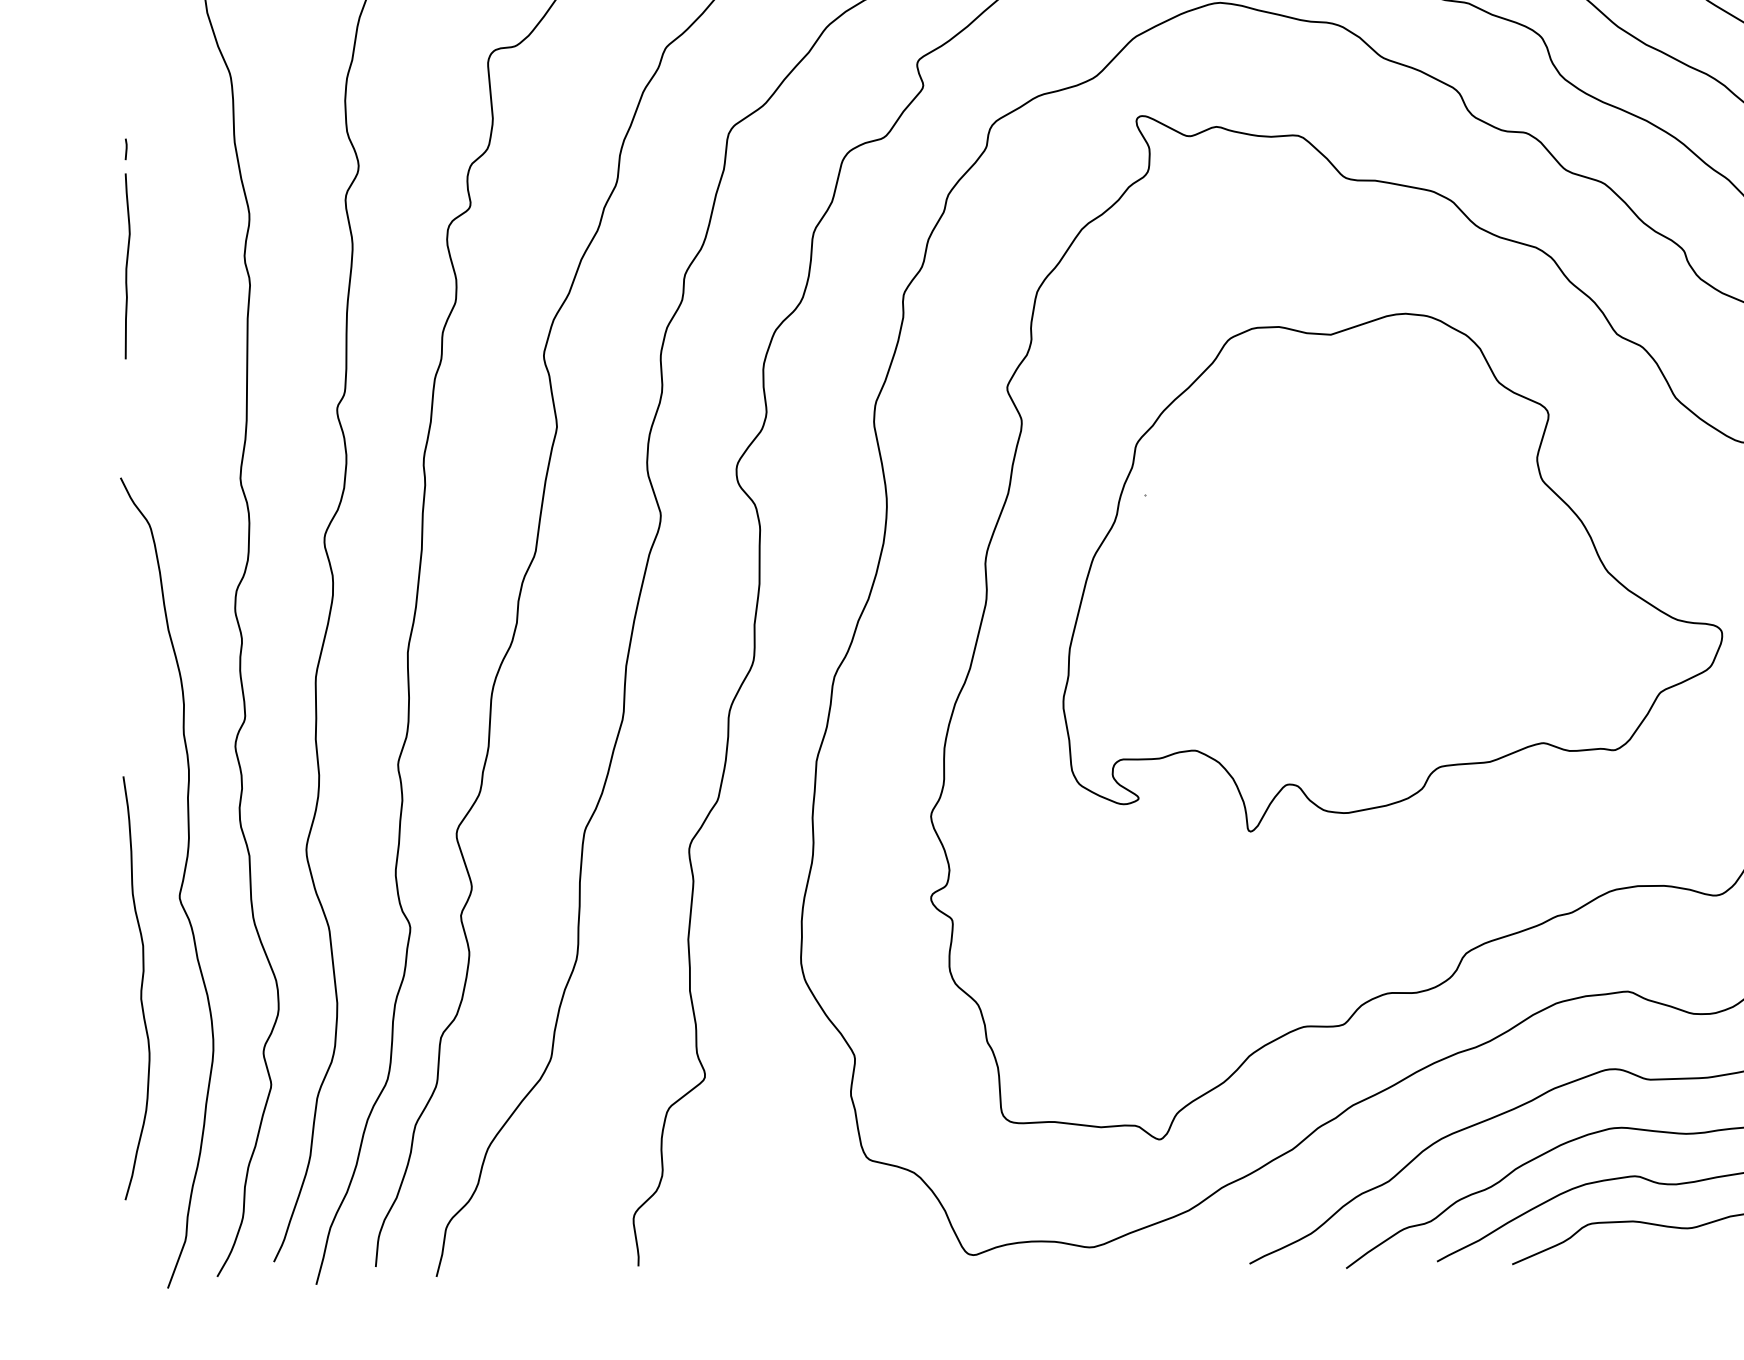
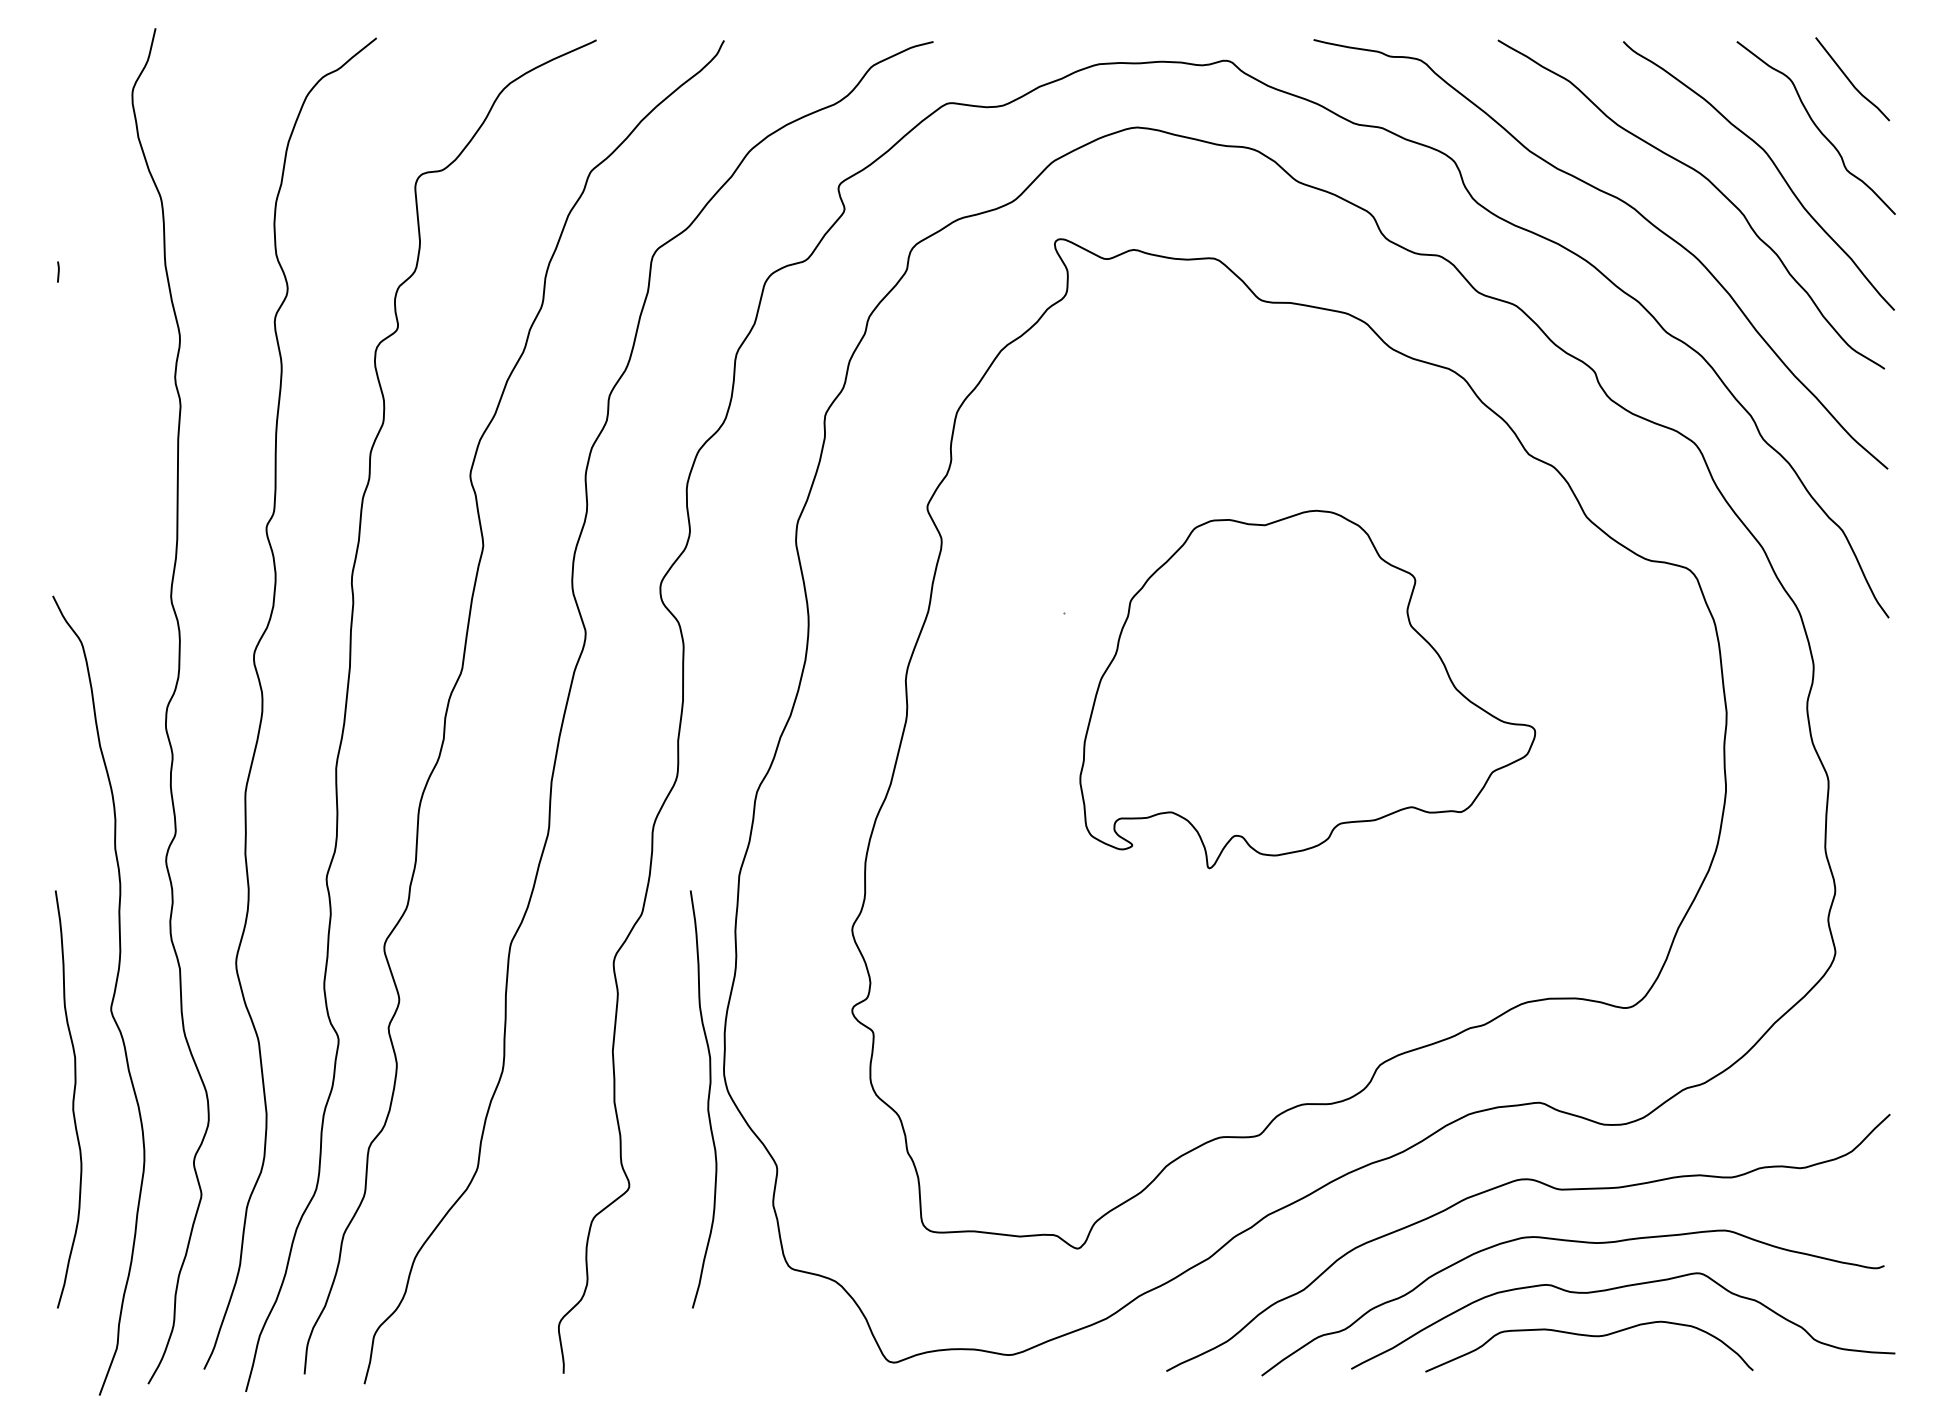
curve: (127, 266) -> (59, 387), removed
part: (1392, 572) -> (1307, 689), size x0.7
curve: (784, 988) -> (707, 1099), added

